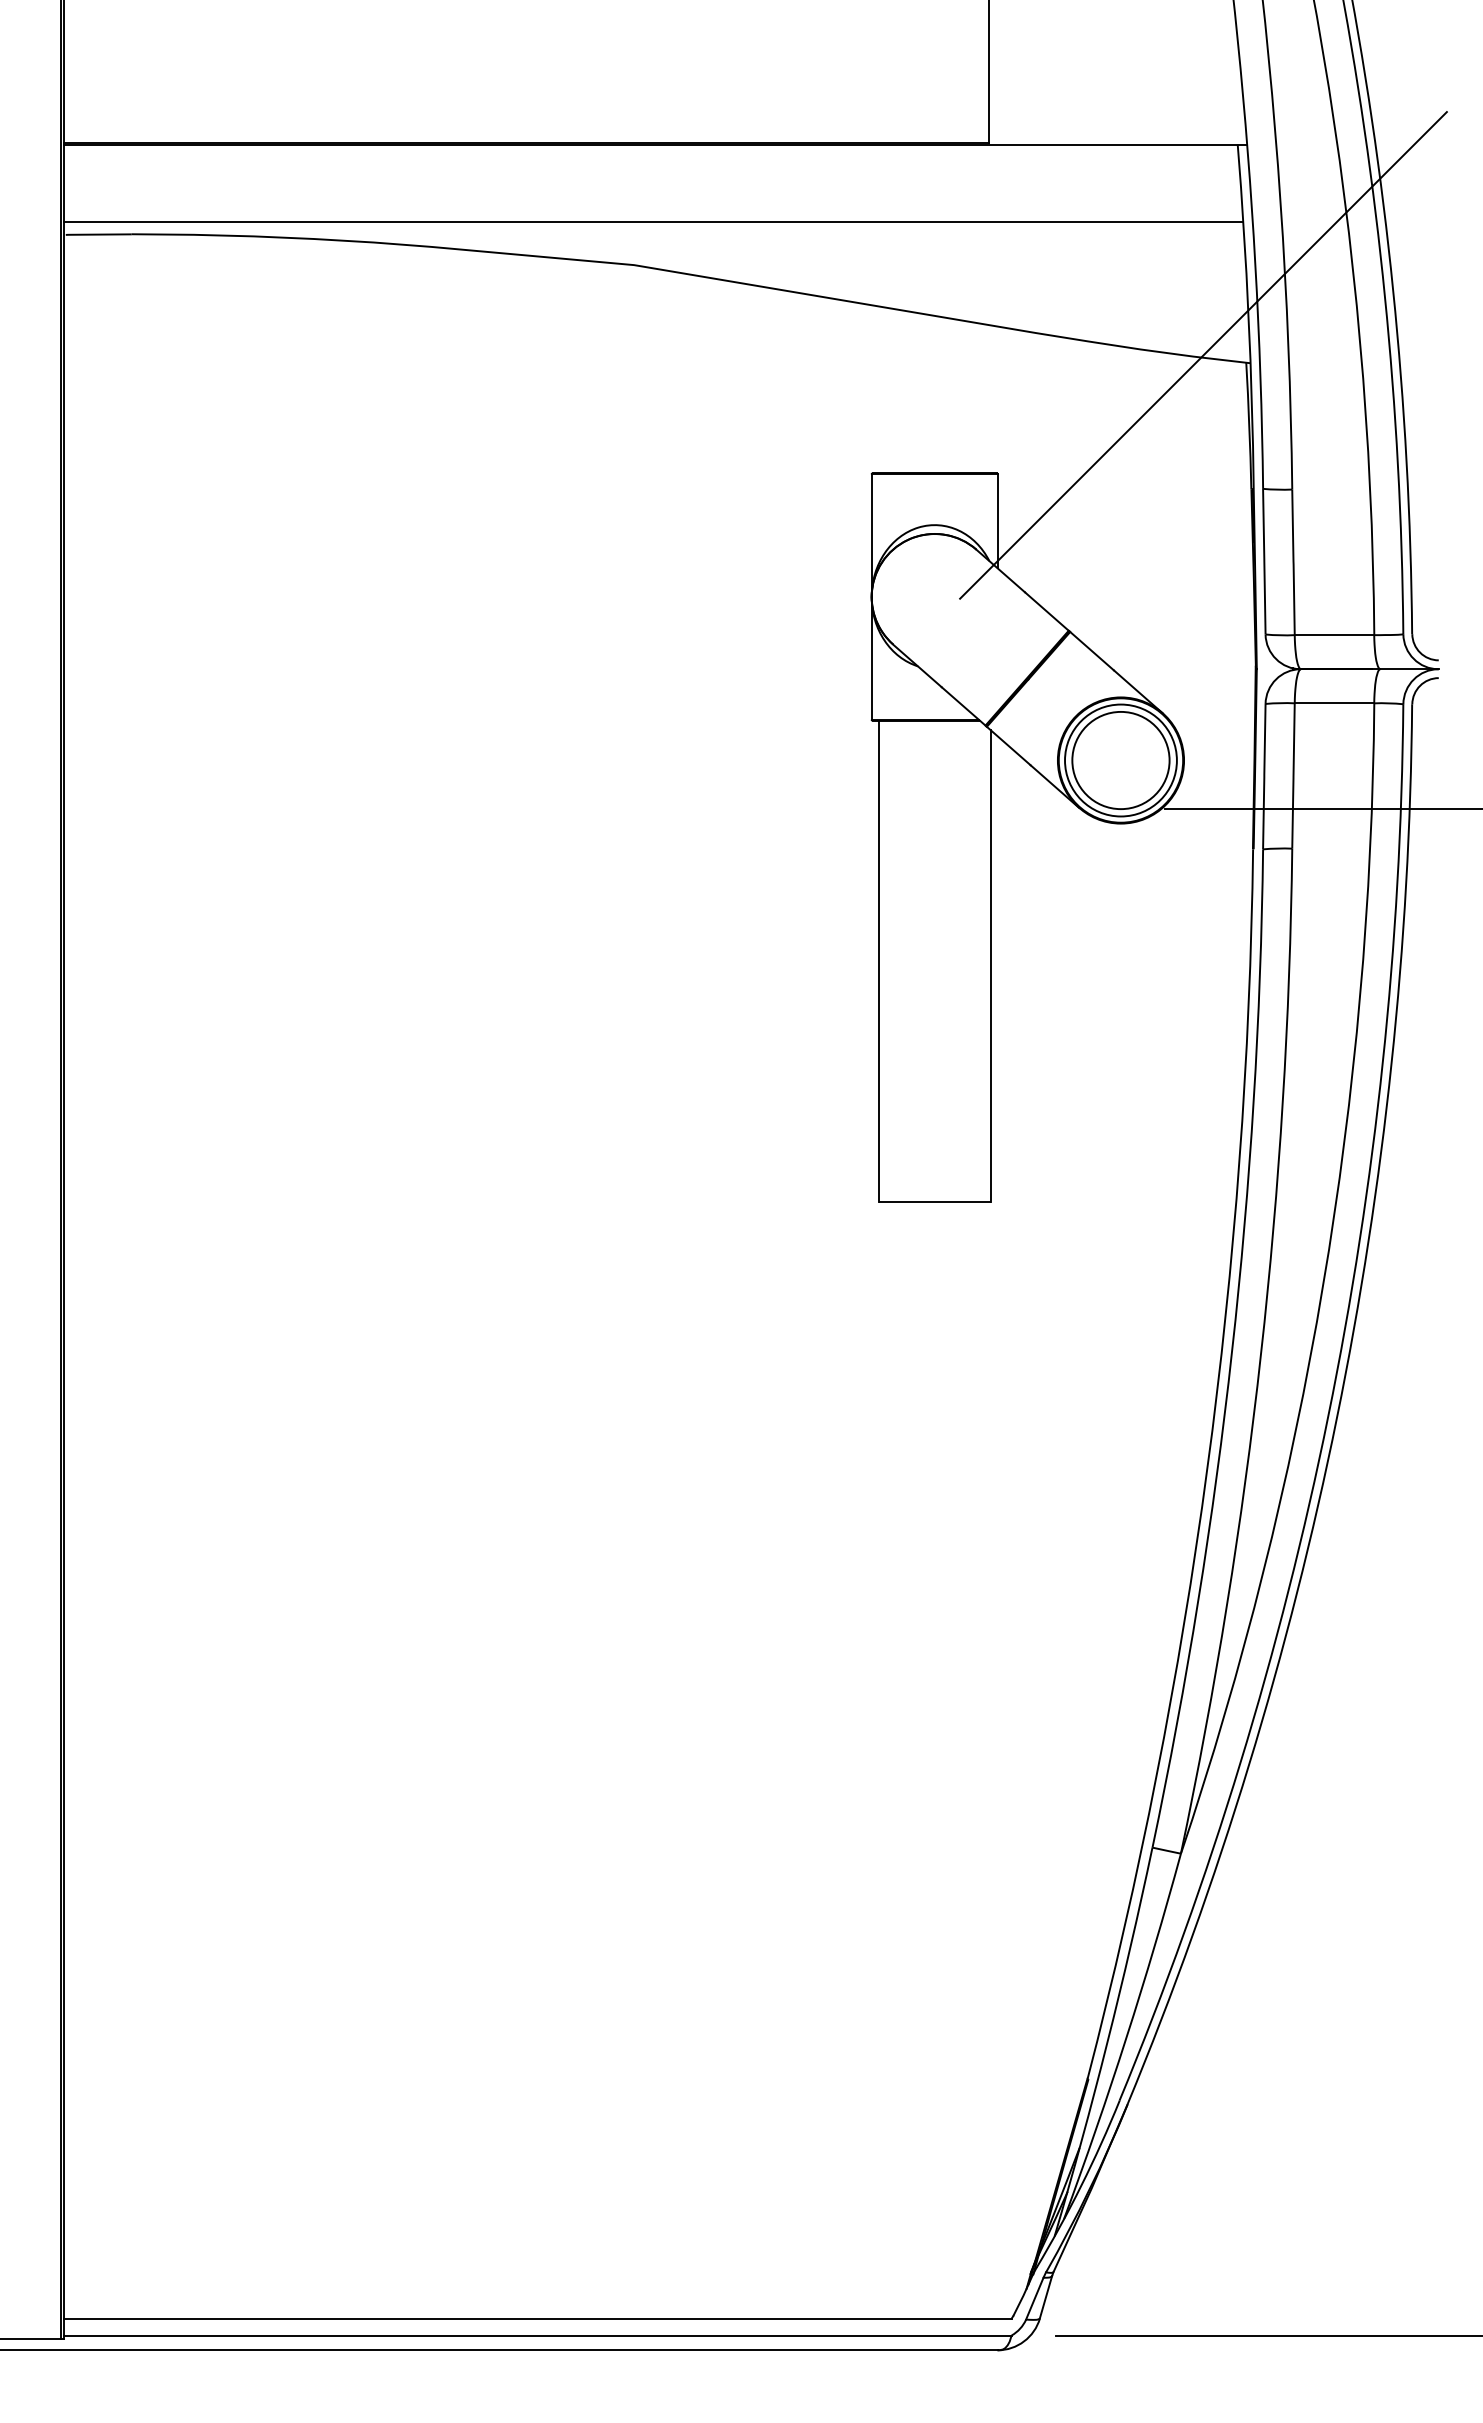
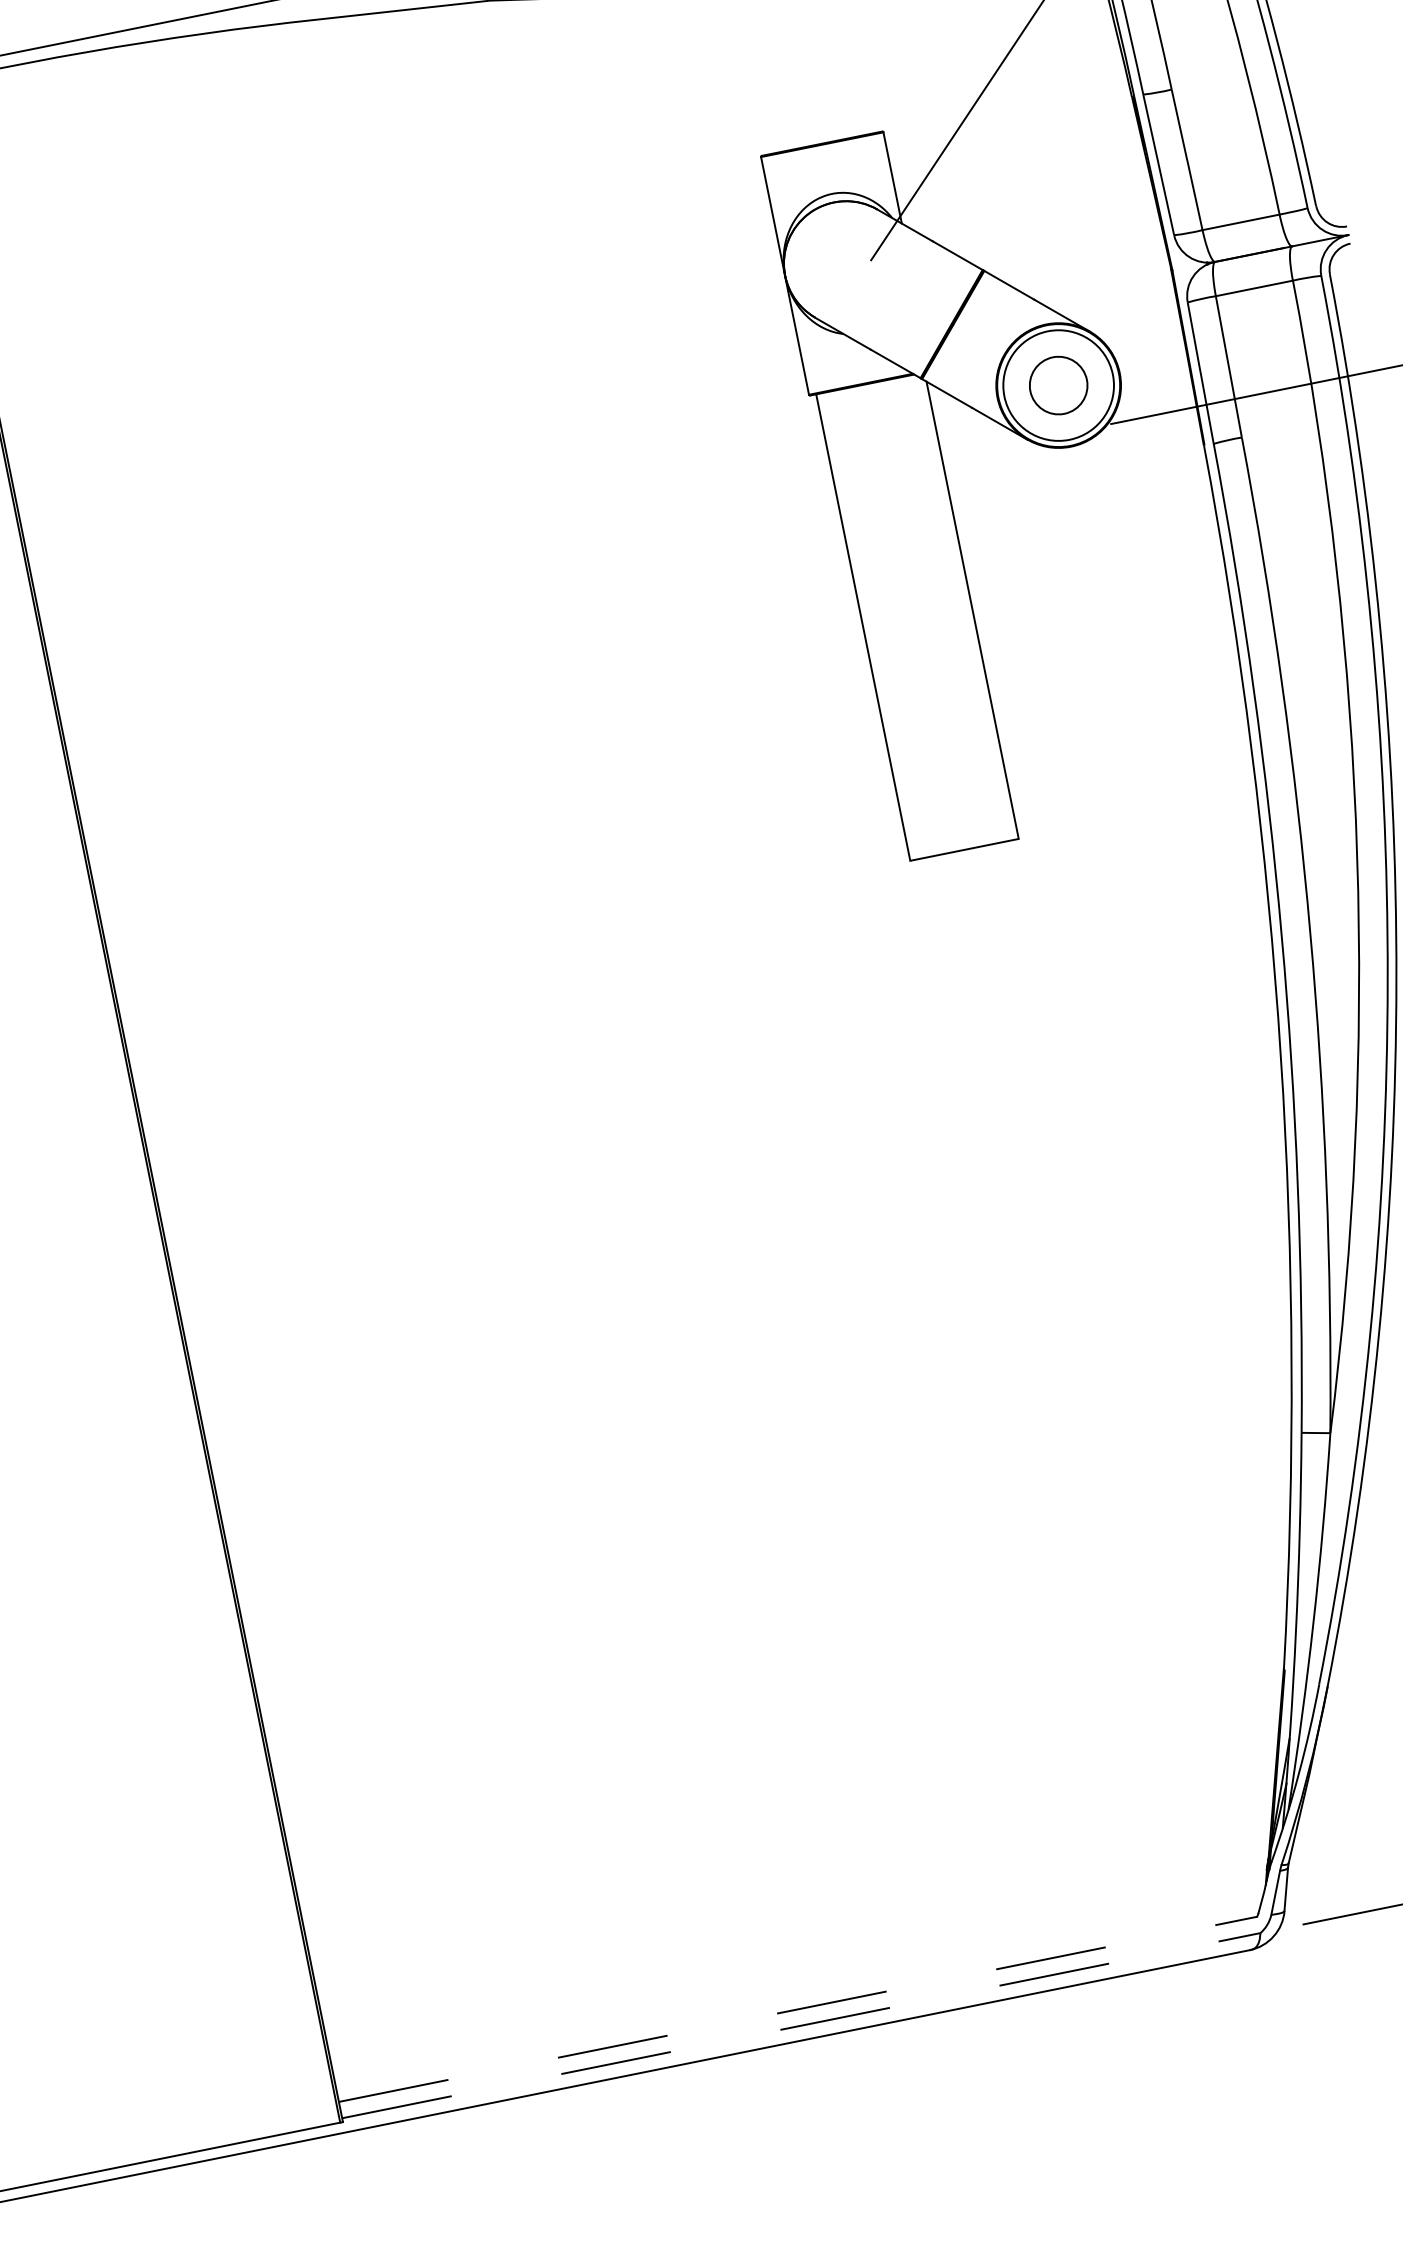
circle: (1120, 760) -> (1058, 385), size x0.6
line: (537, 2318) -> (797, 2009), solid -> dashed
line: (537, 2335) -> (801, 2025), solid -> dashed

